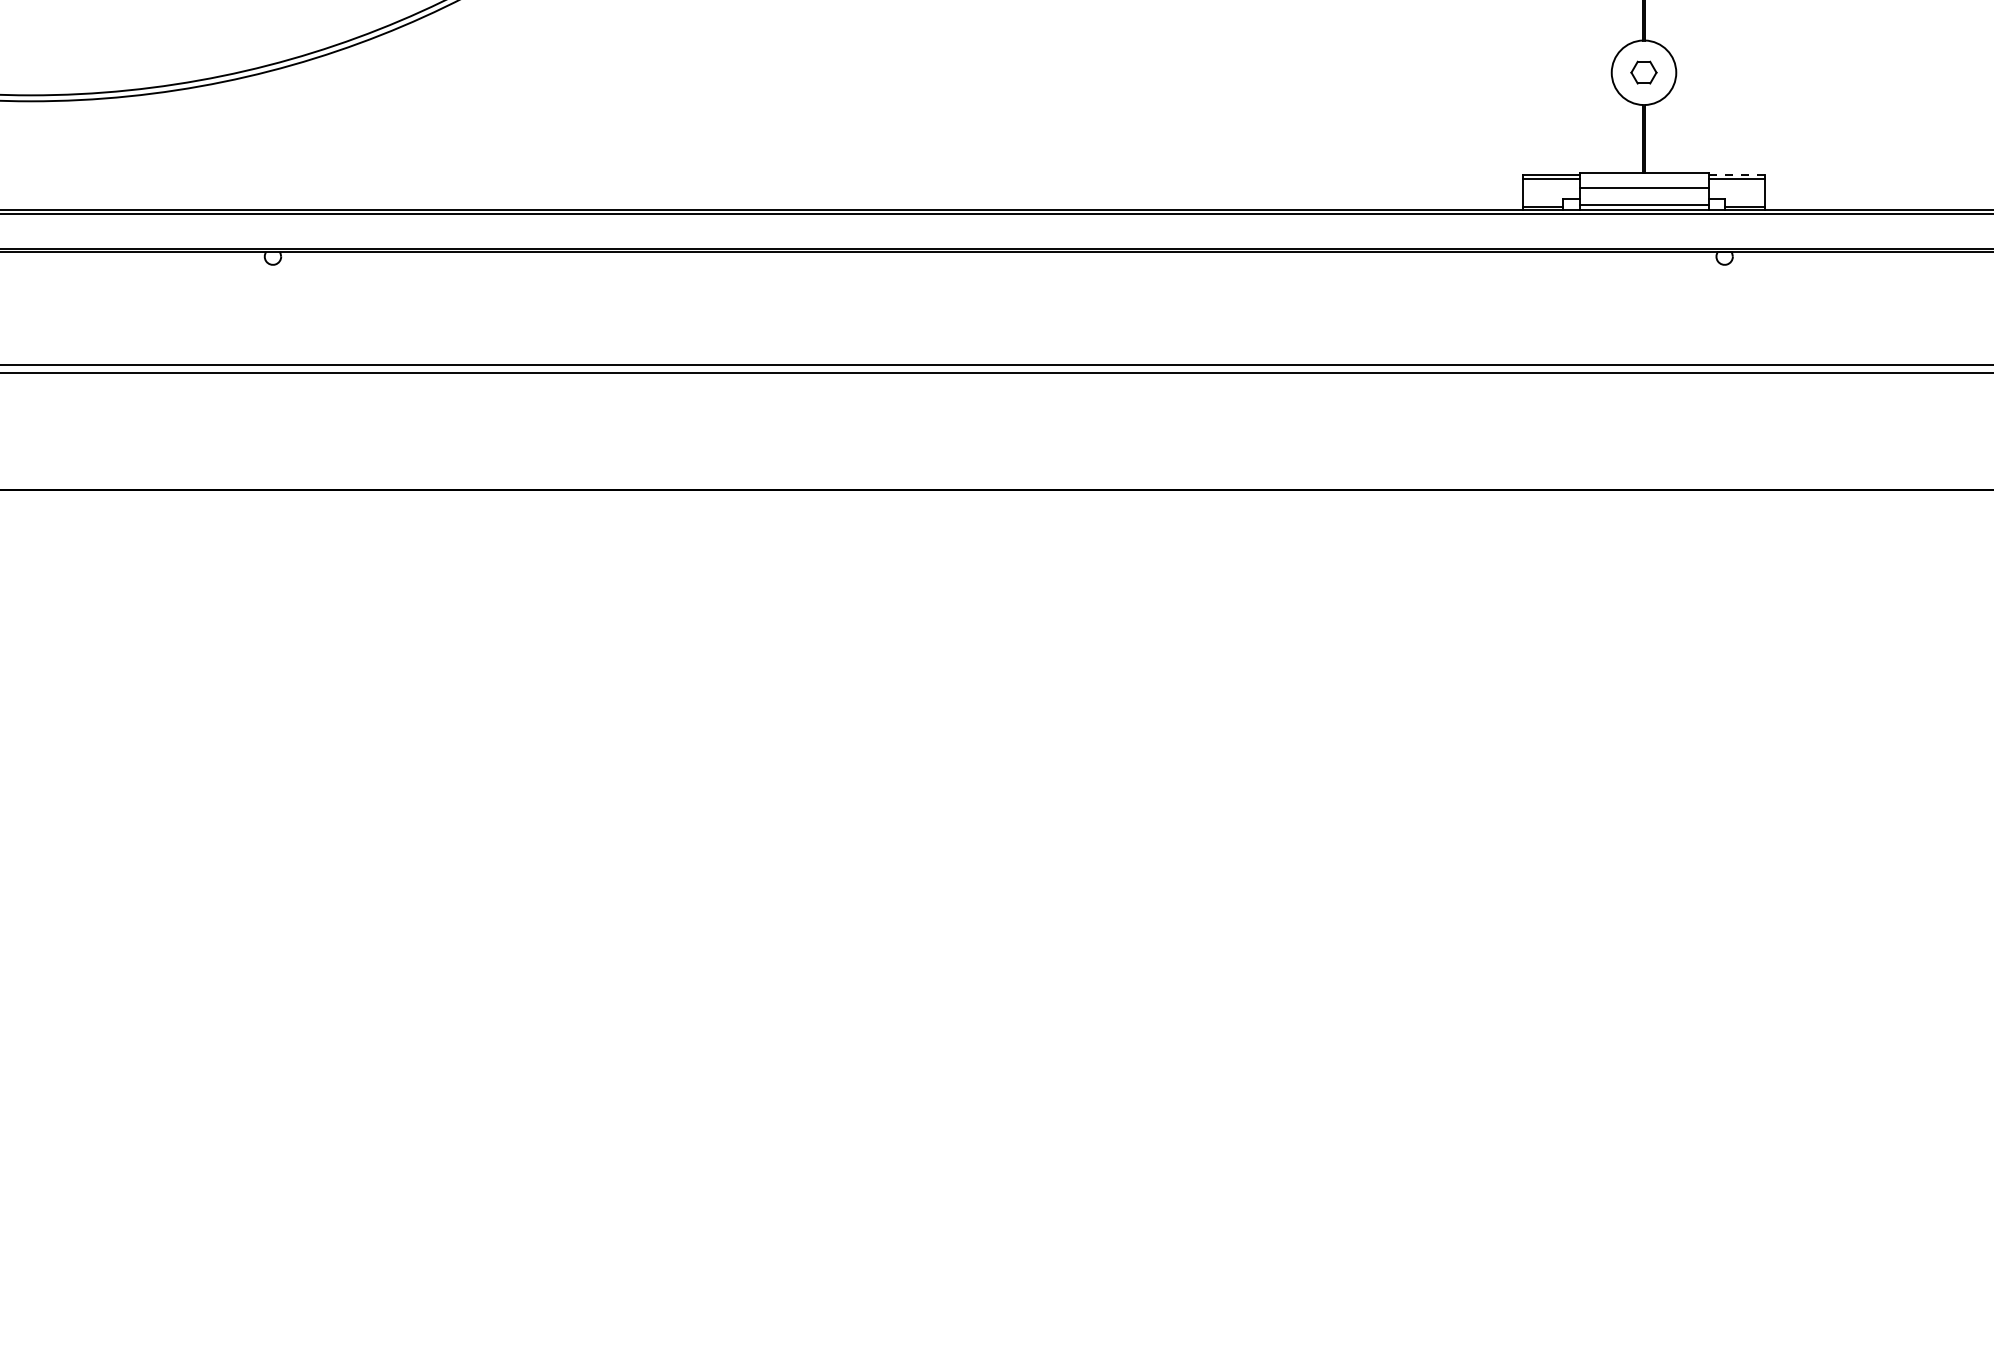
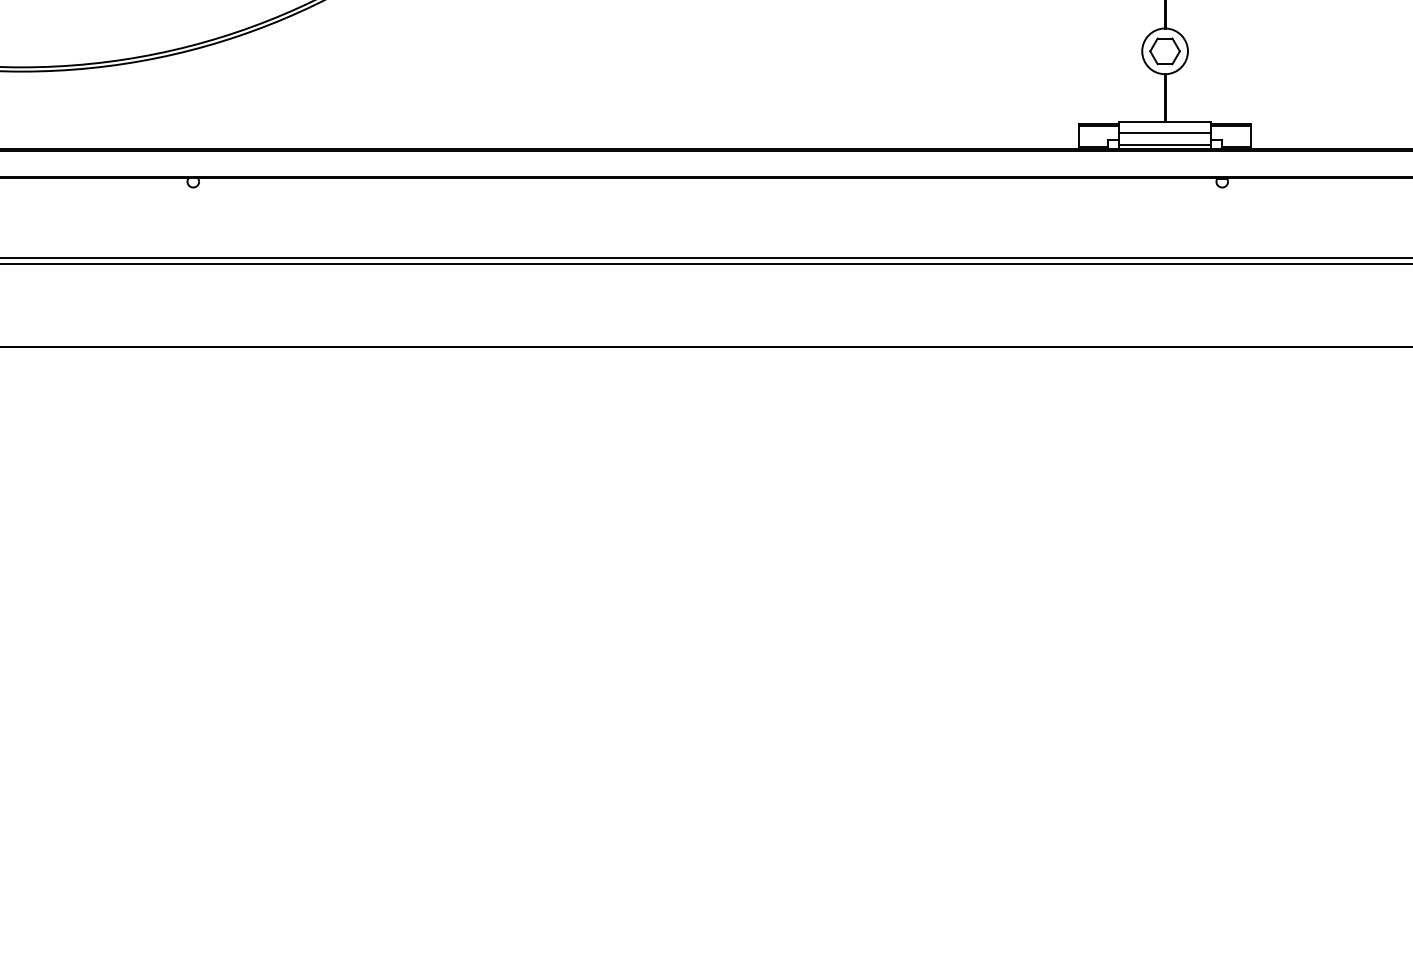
part: (1643, 72) -> (1164, 51), size x1.67
line: (1736, 174) -> (1230, 123), dashed -> solid

